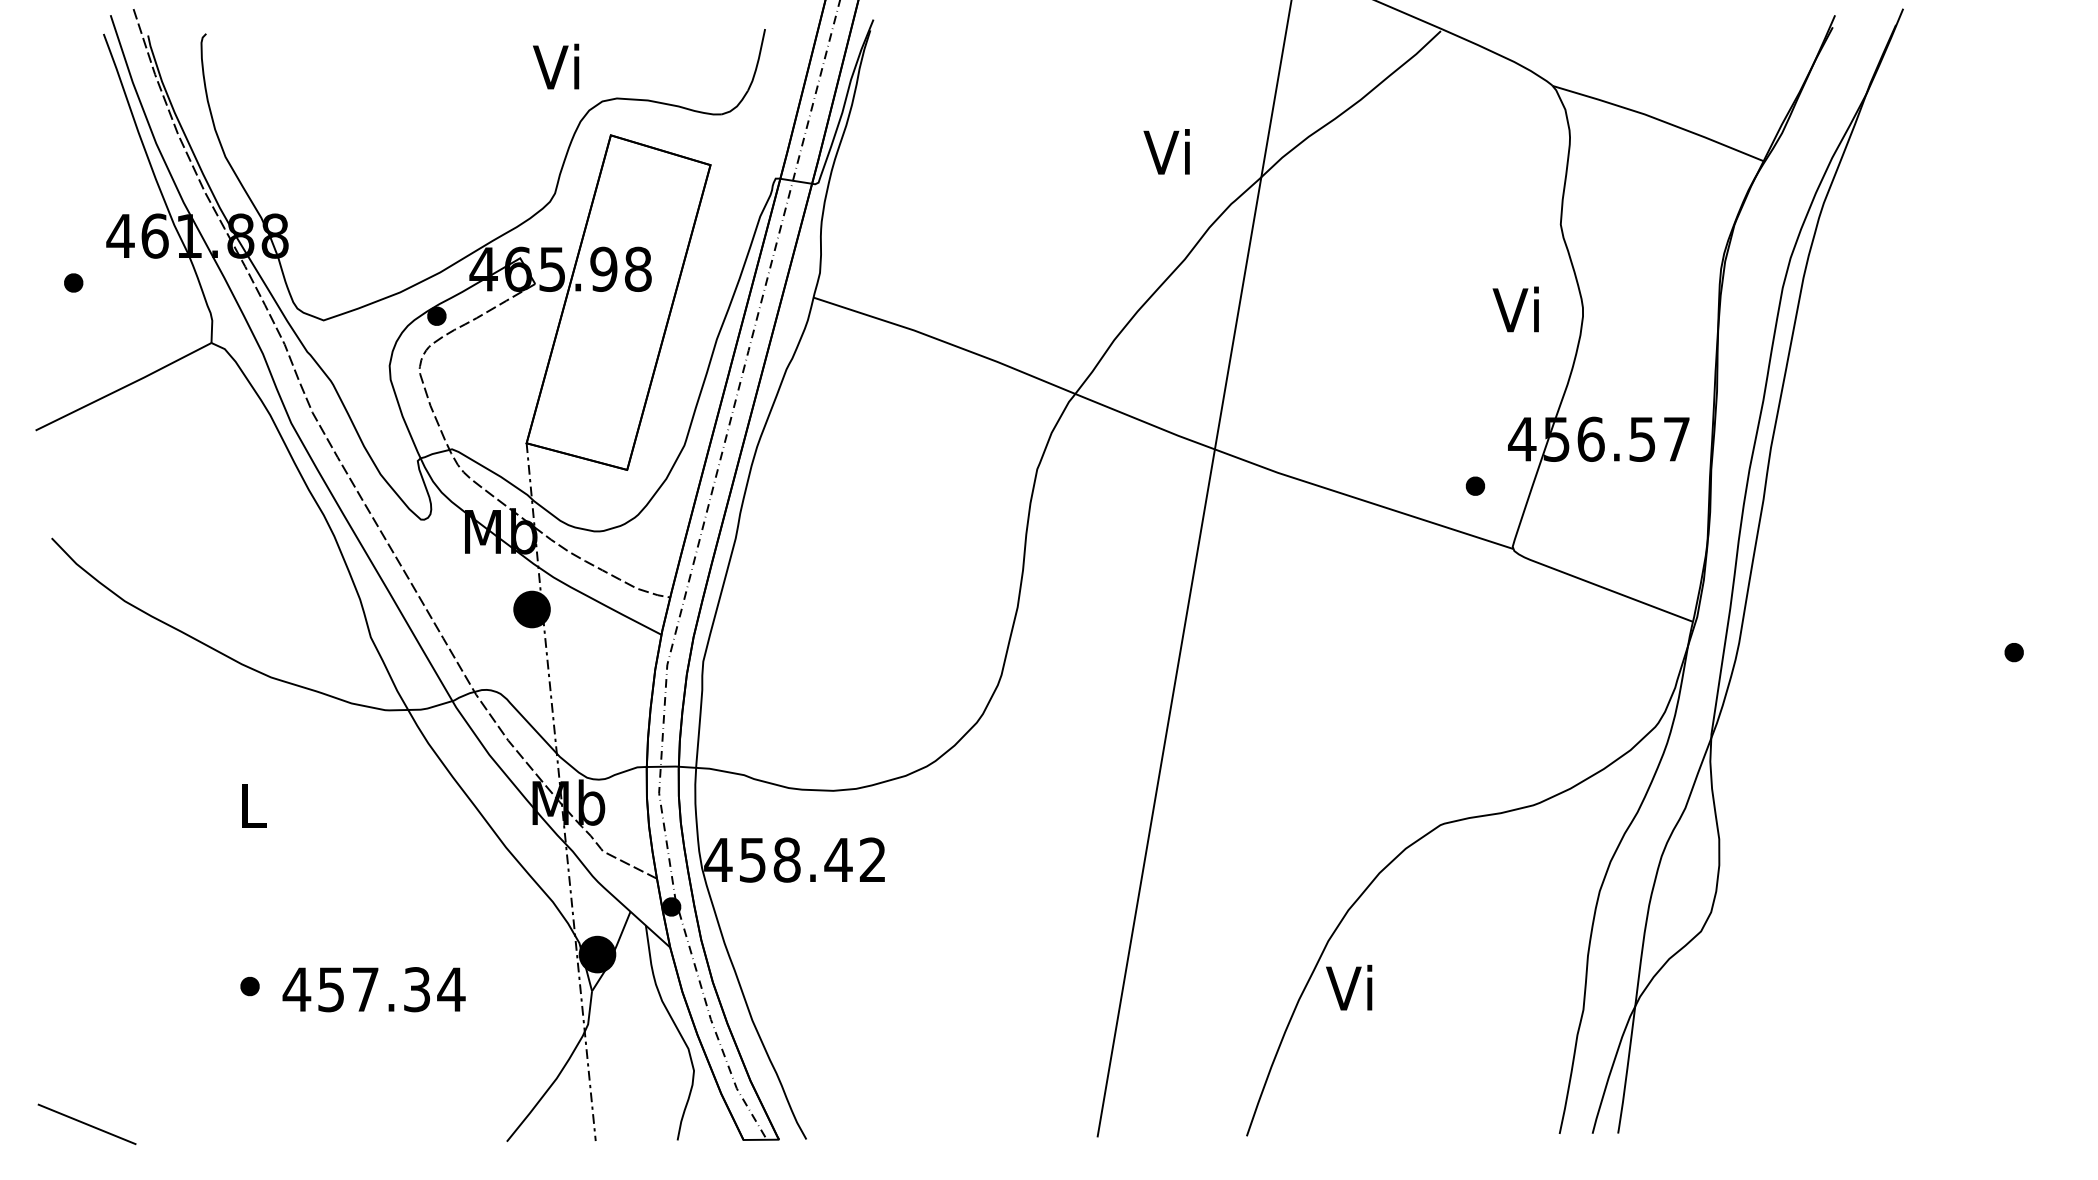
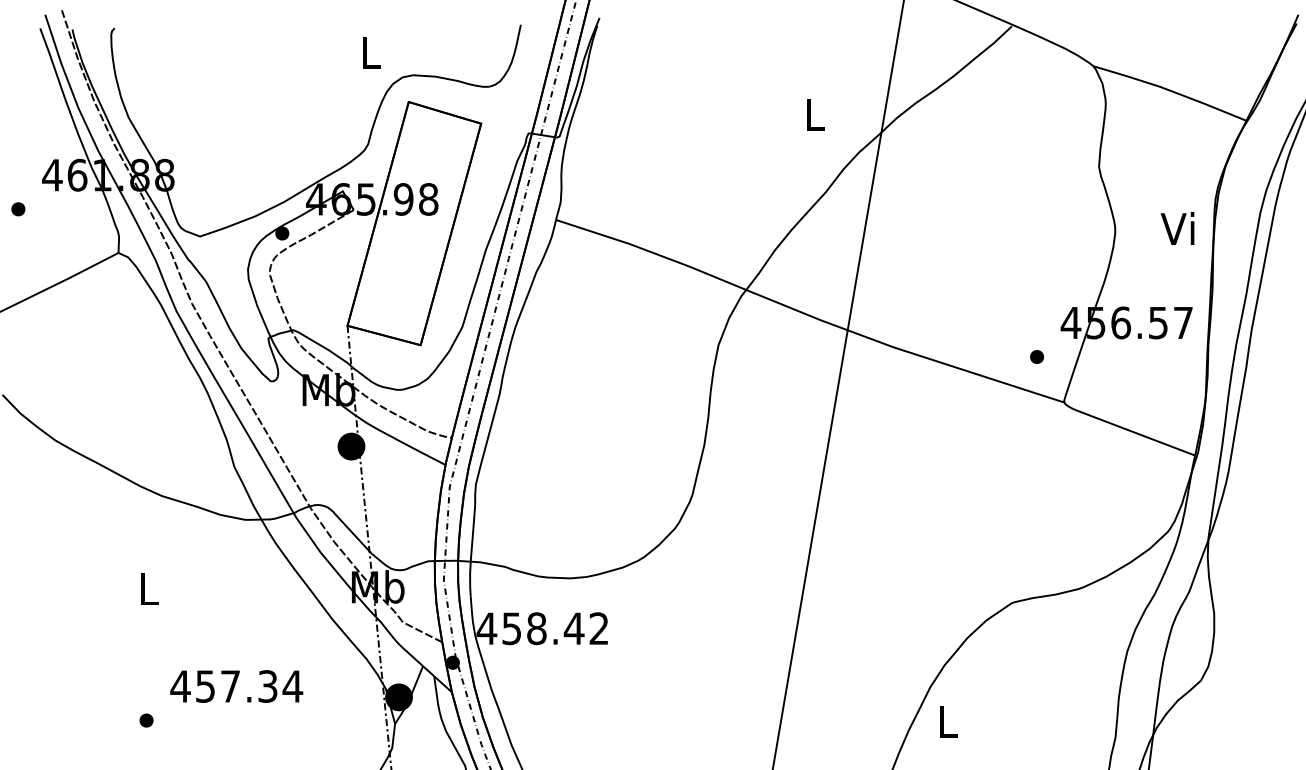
text: (556, 66) -> (369, 52), Vi -> L
text: (1166, 151) -> (812, 113), Vi -> L
text: (1515, 309) -> (1177, 228), moved
text: (1349, 987) -> (945, 721), Vi -> L
text: (373, 989) -> (236, 686), moved

